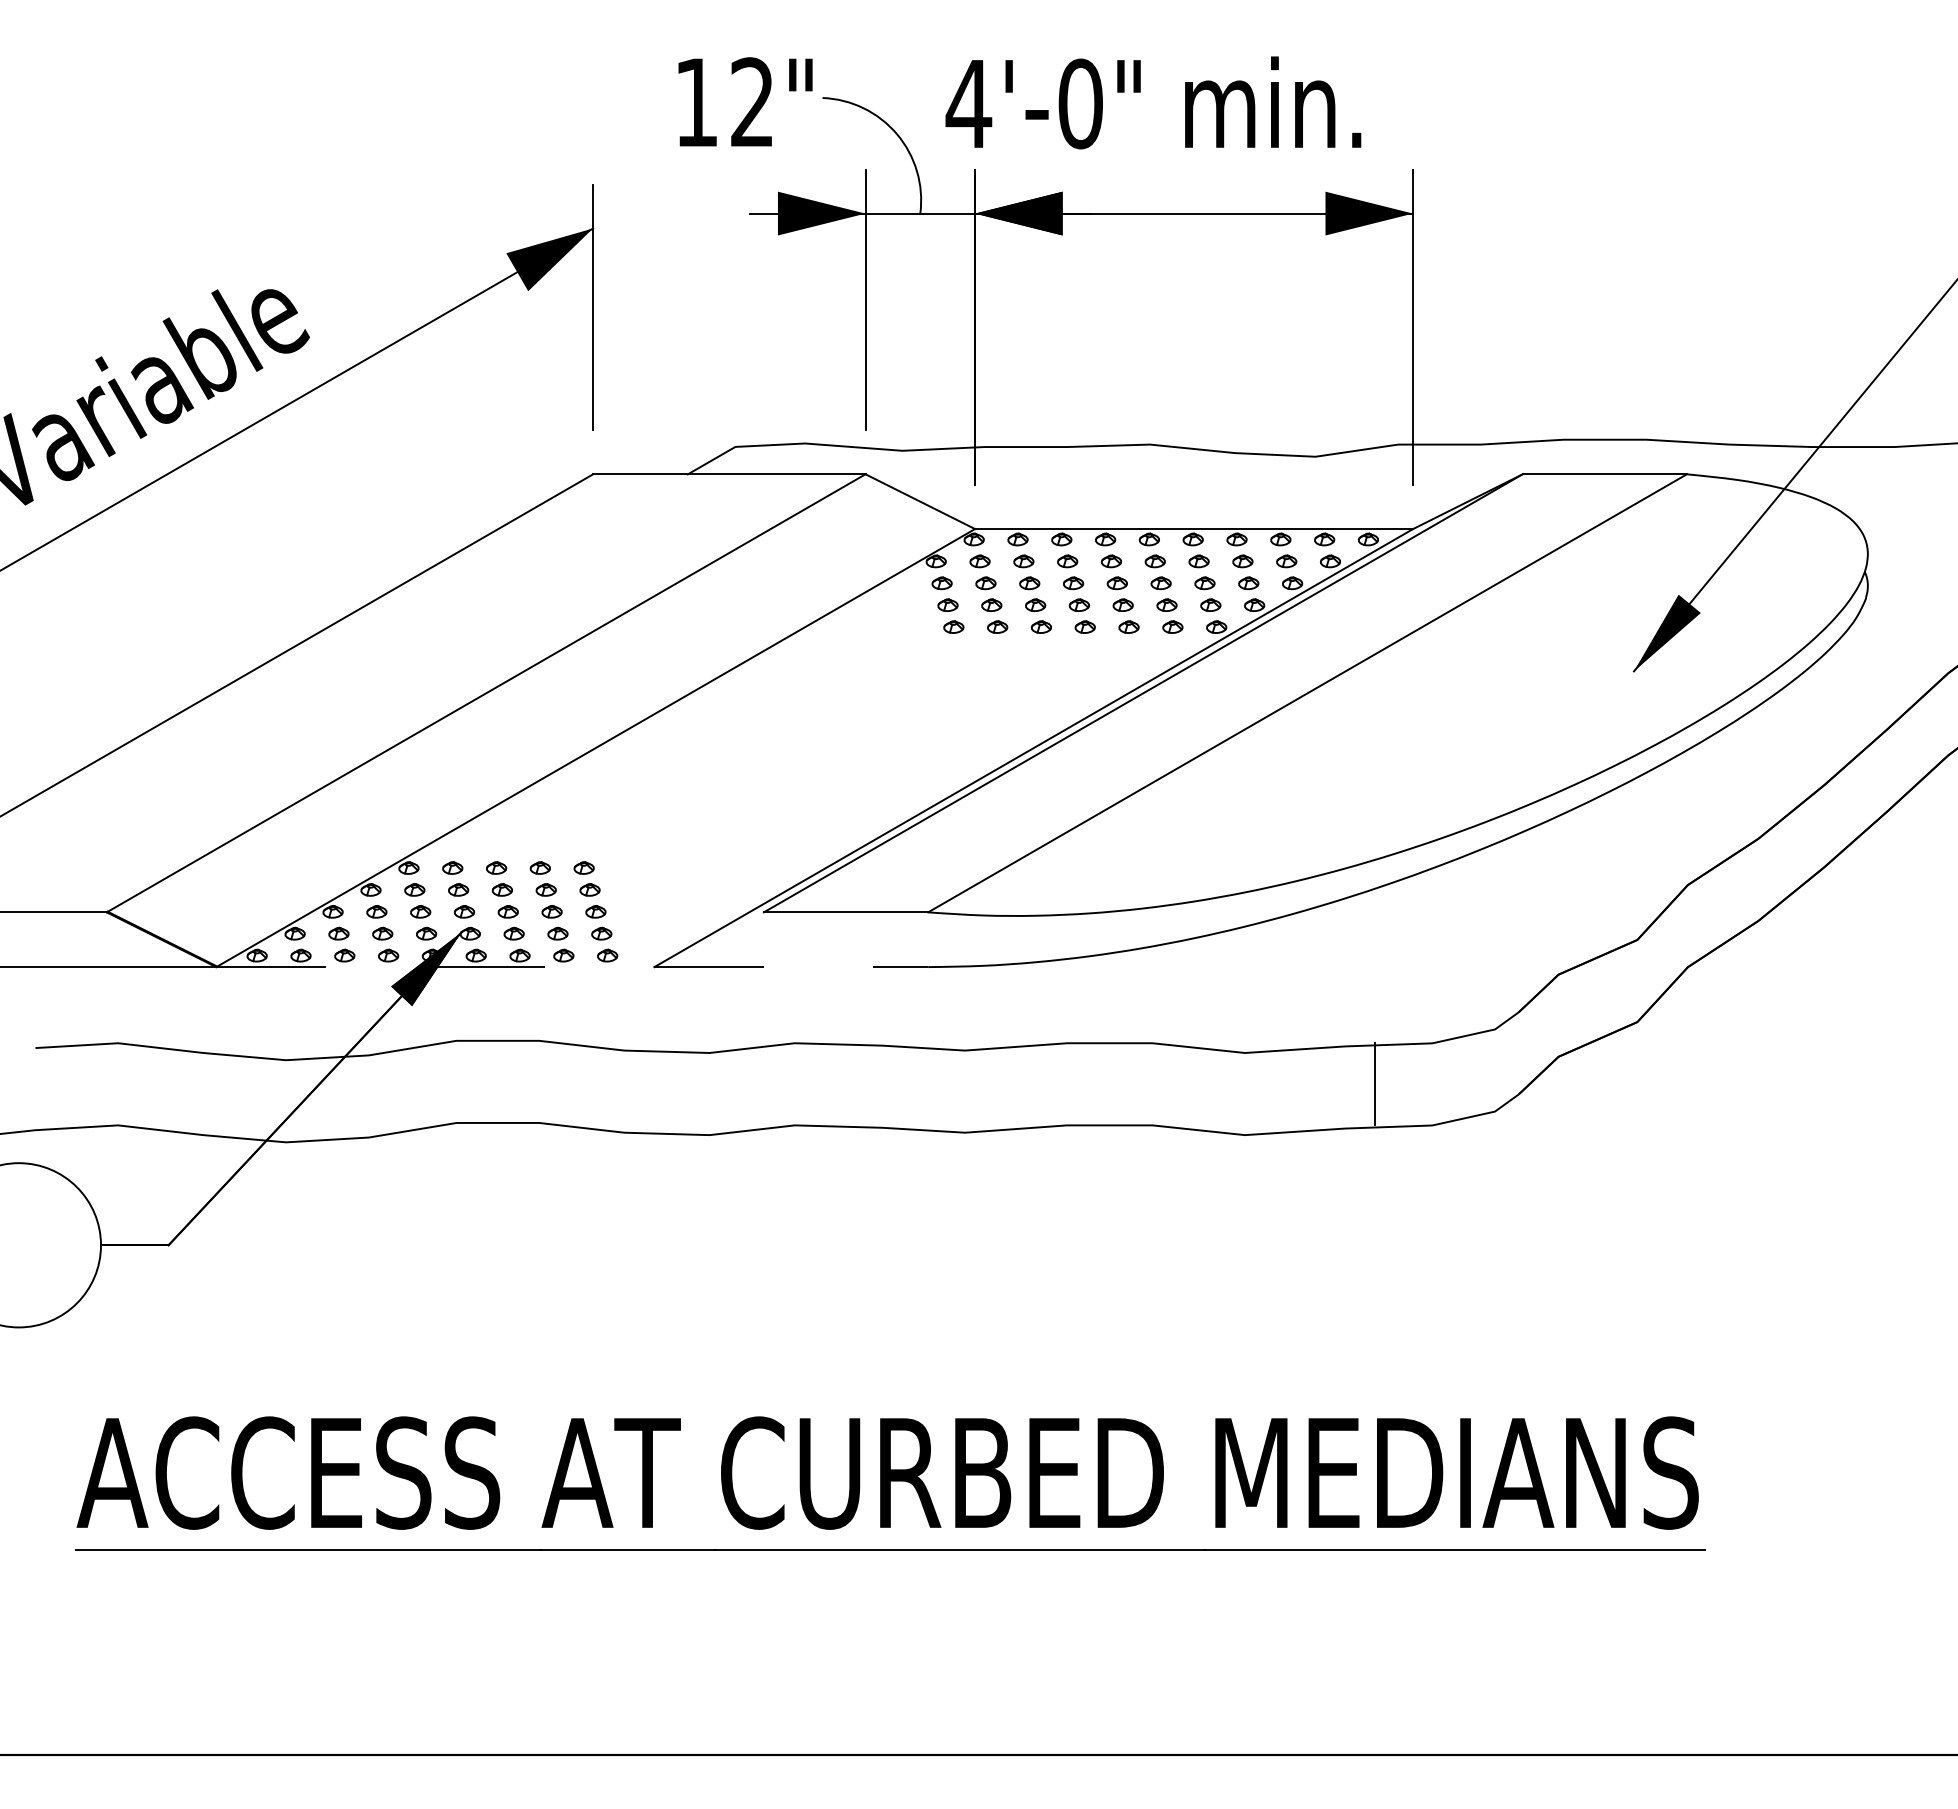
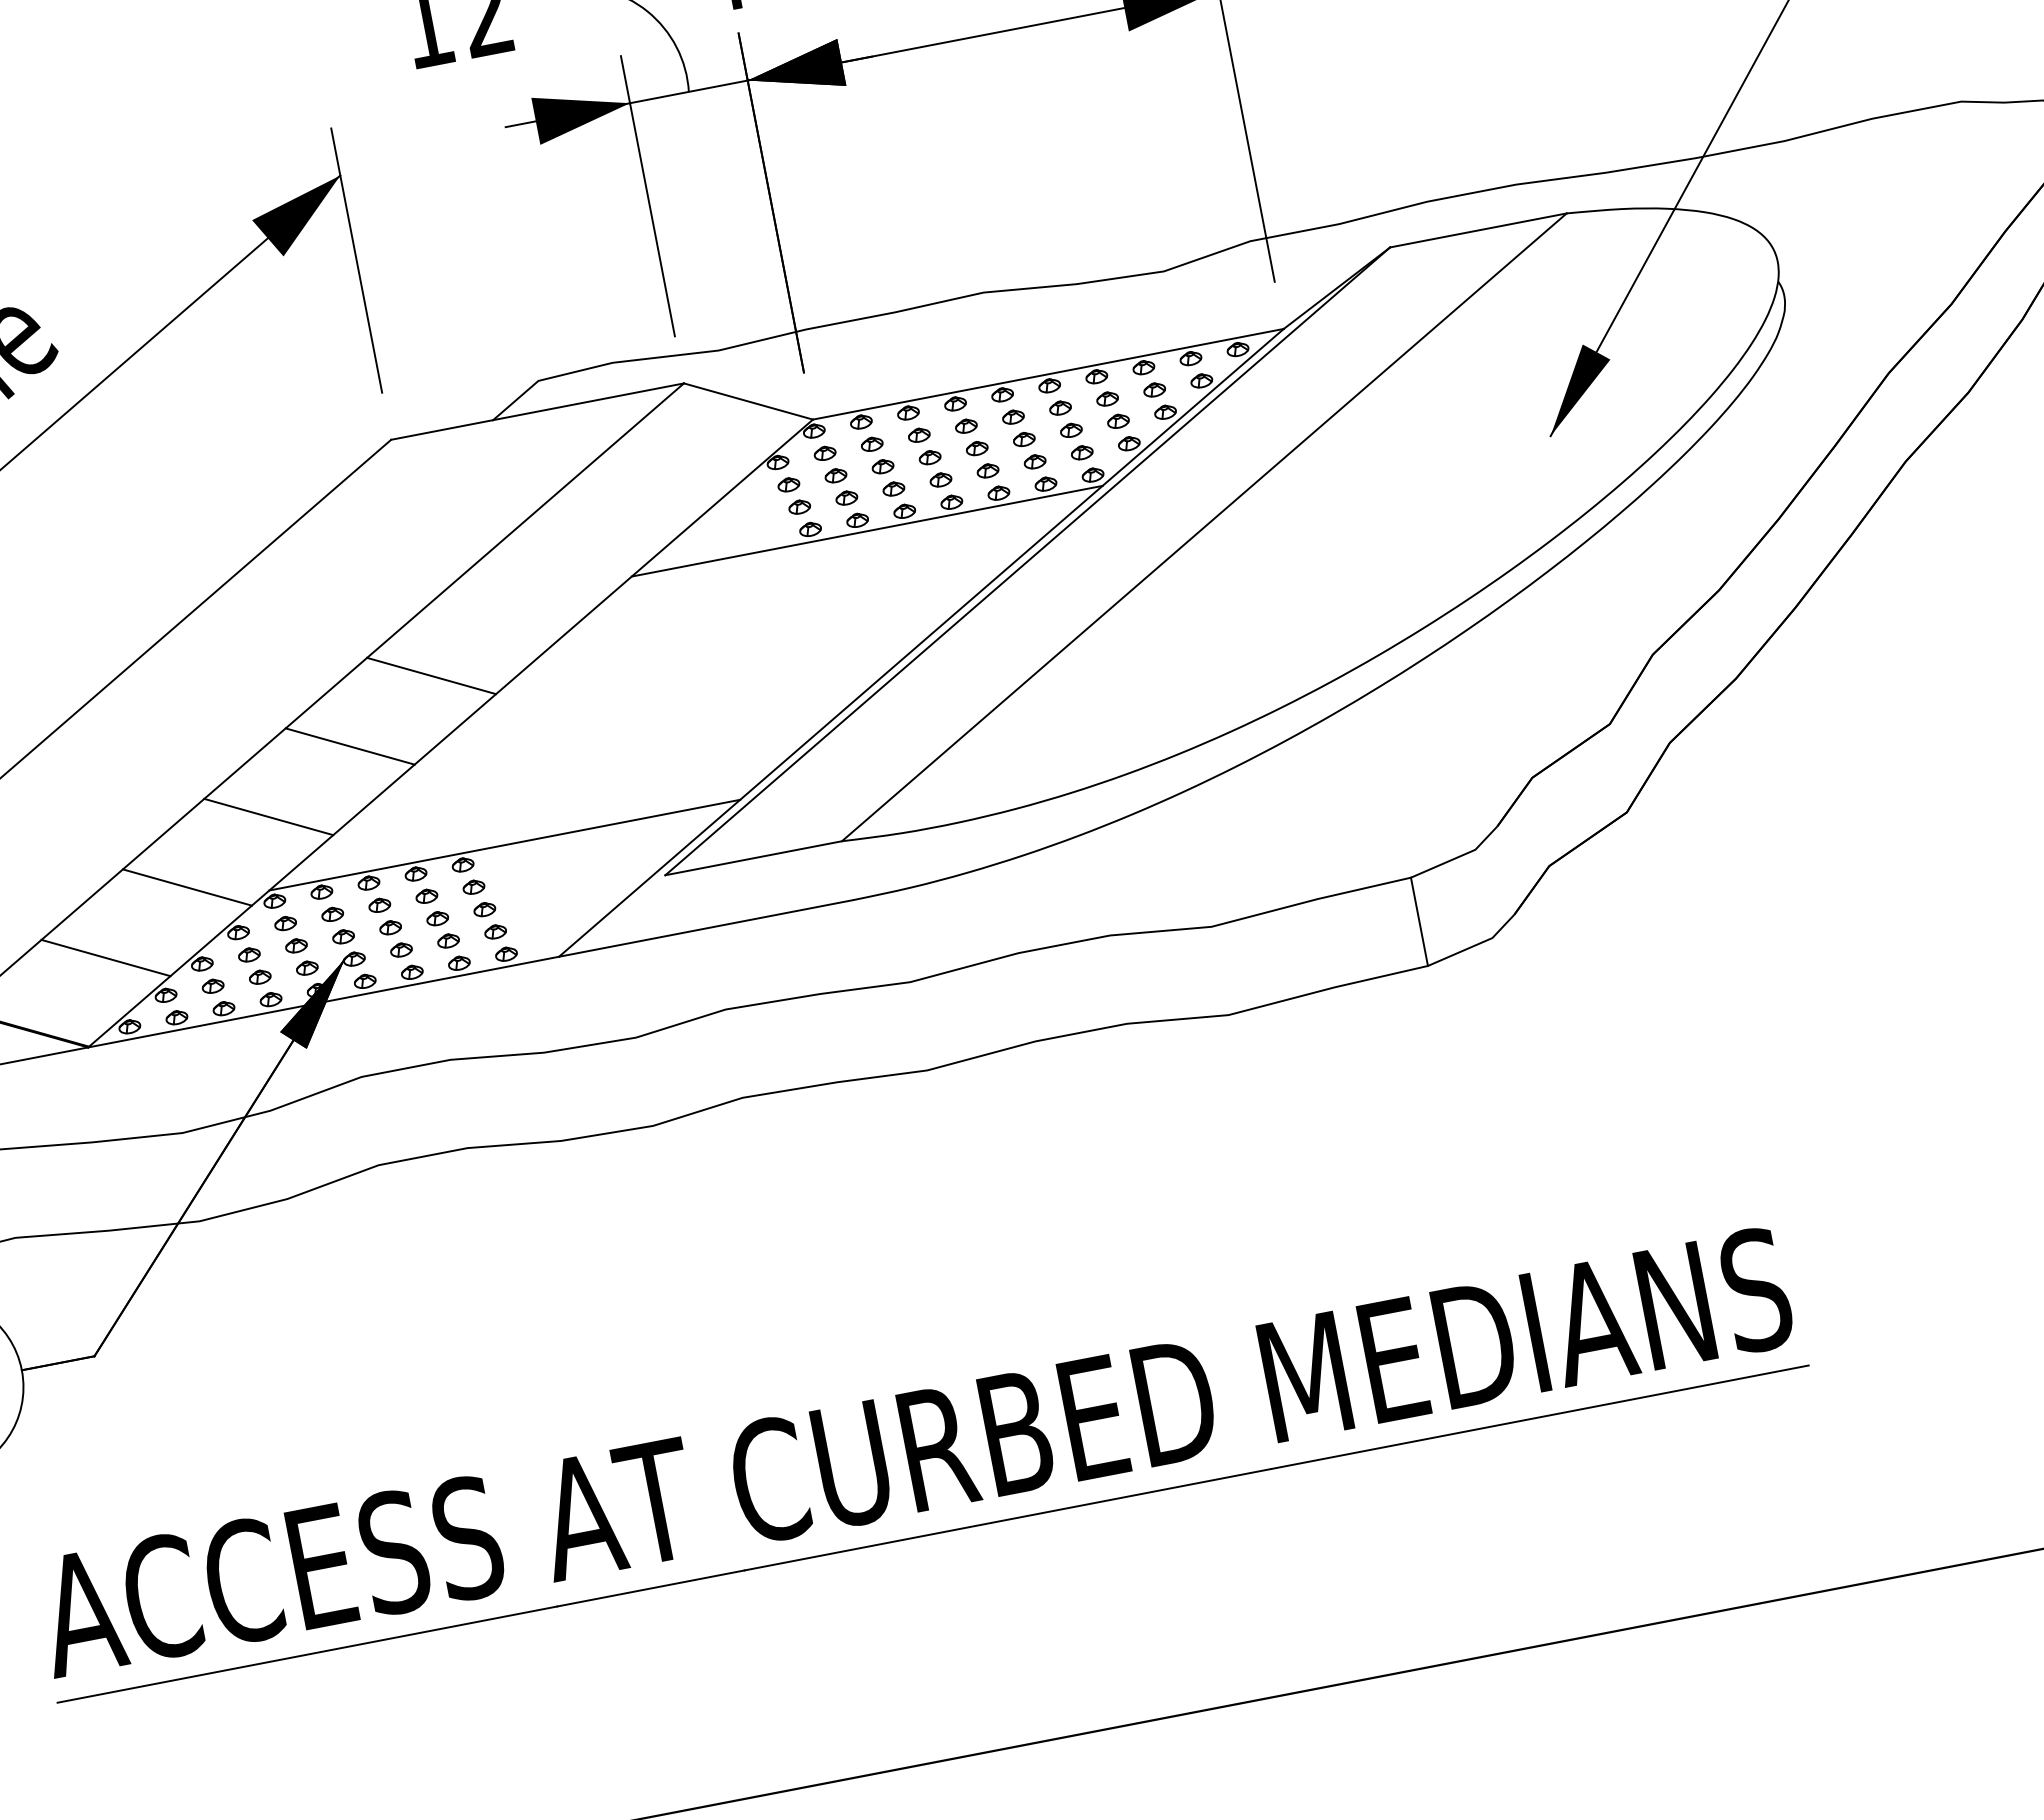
line: (1004, 638) -> (867, 531), added
line: (588, 692) -> (431, 675), added
line: (503, 742) -> (350, 746), added
line: (417, 791) -> (268, 817), added
line: (332, 840) -> (186, 887), added
line: (625, 857) -> (505, 844), added
line: (247, 889) -> (105, 957), added
line: (572, 967) -> (471, 974), dashed -> solid
line: (1375, 1084) -> (1419, 921), moved

